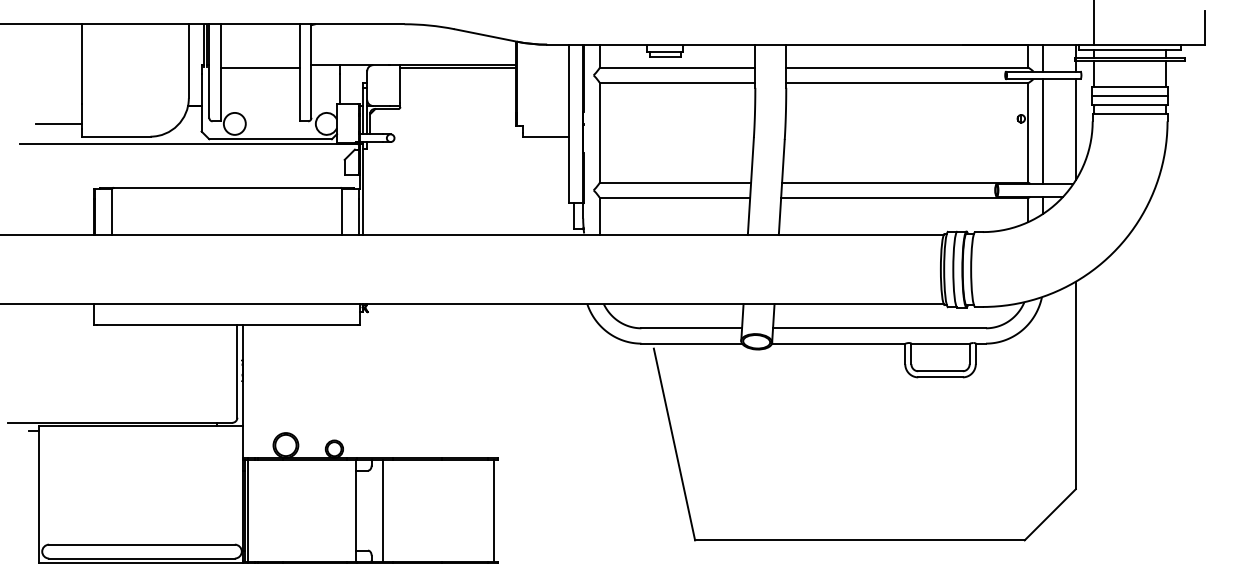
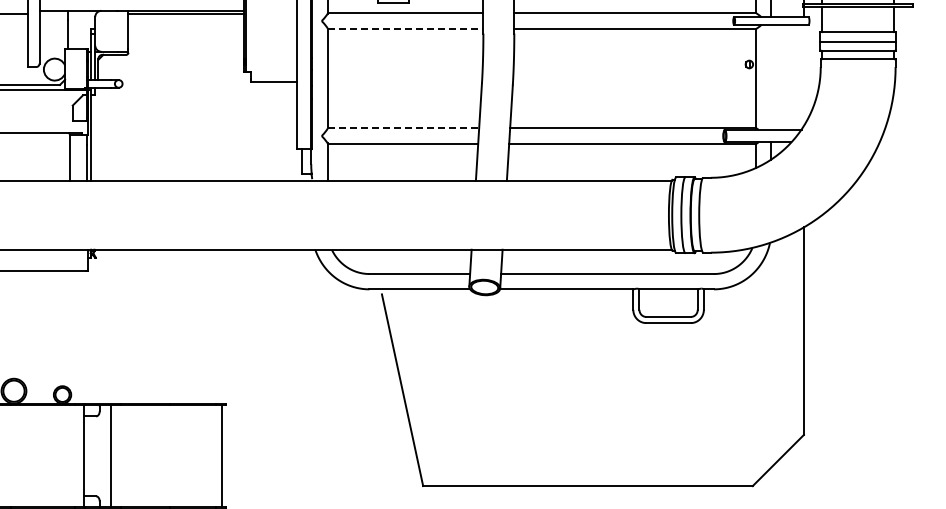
line: (677, 83) -> (405, 29), solid -> dashed
line: (1075, 129) -> (803, 75), removed
line: (1043, 131) -> (771, 77), removed
line: (675, 182) -> (403, 128), solid -> dashed

